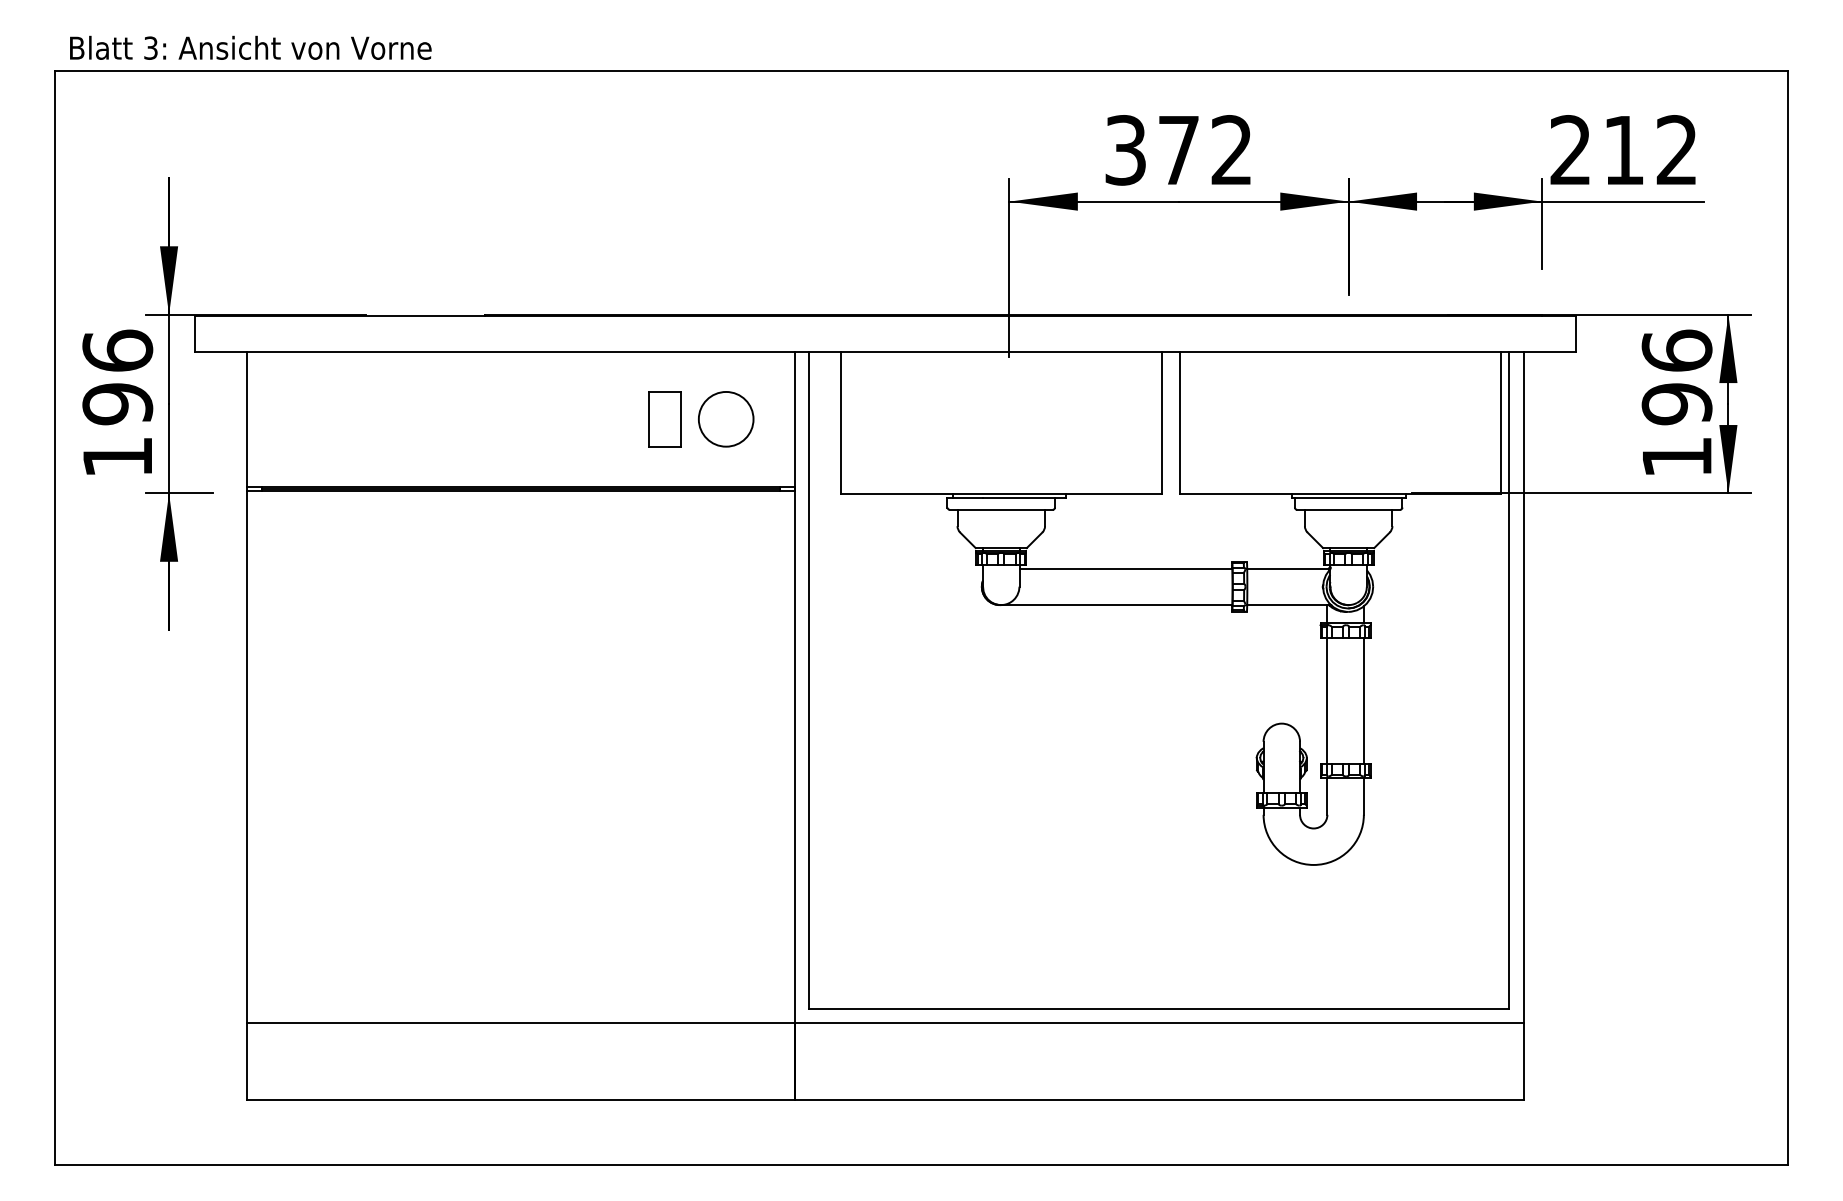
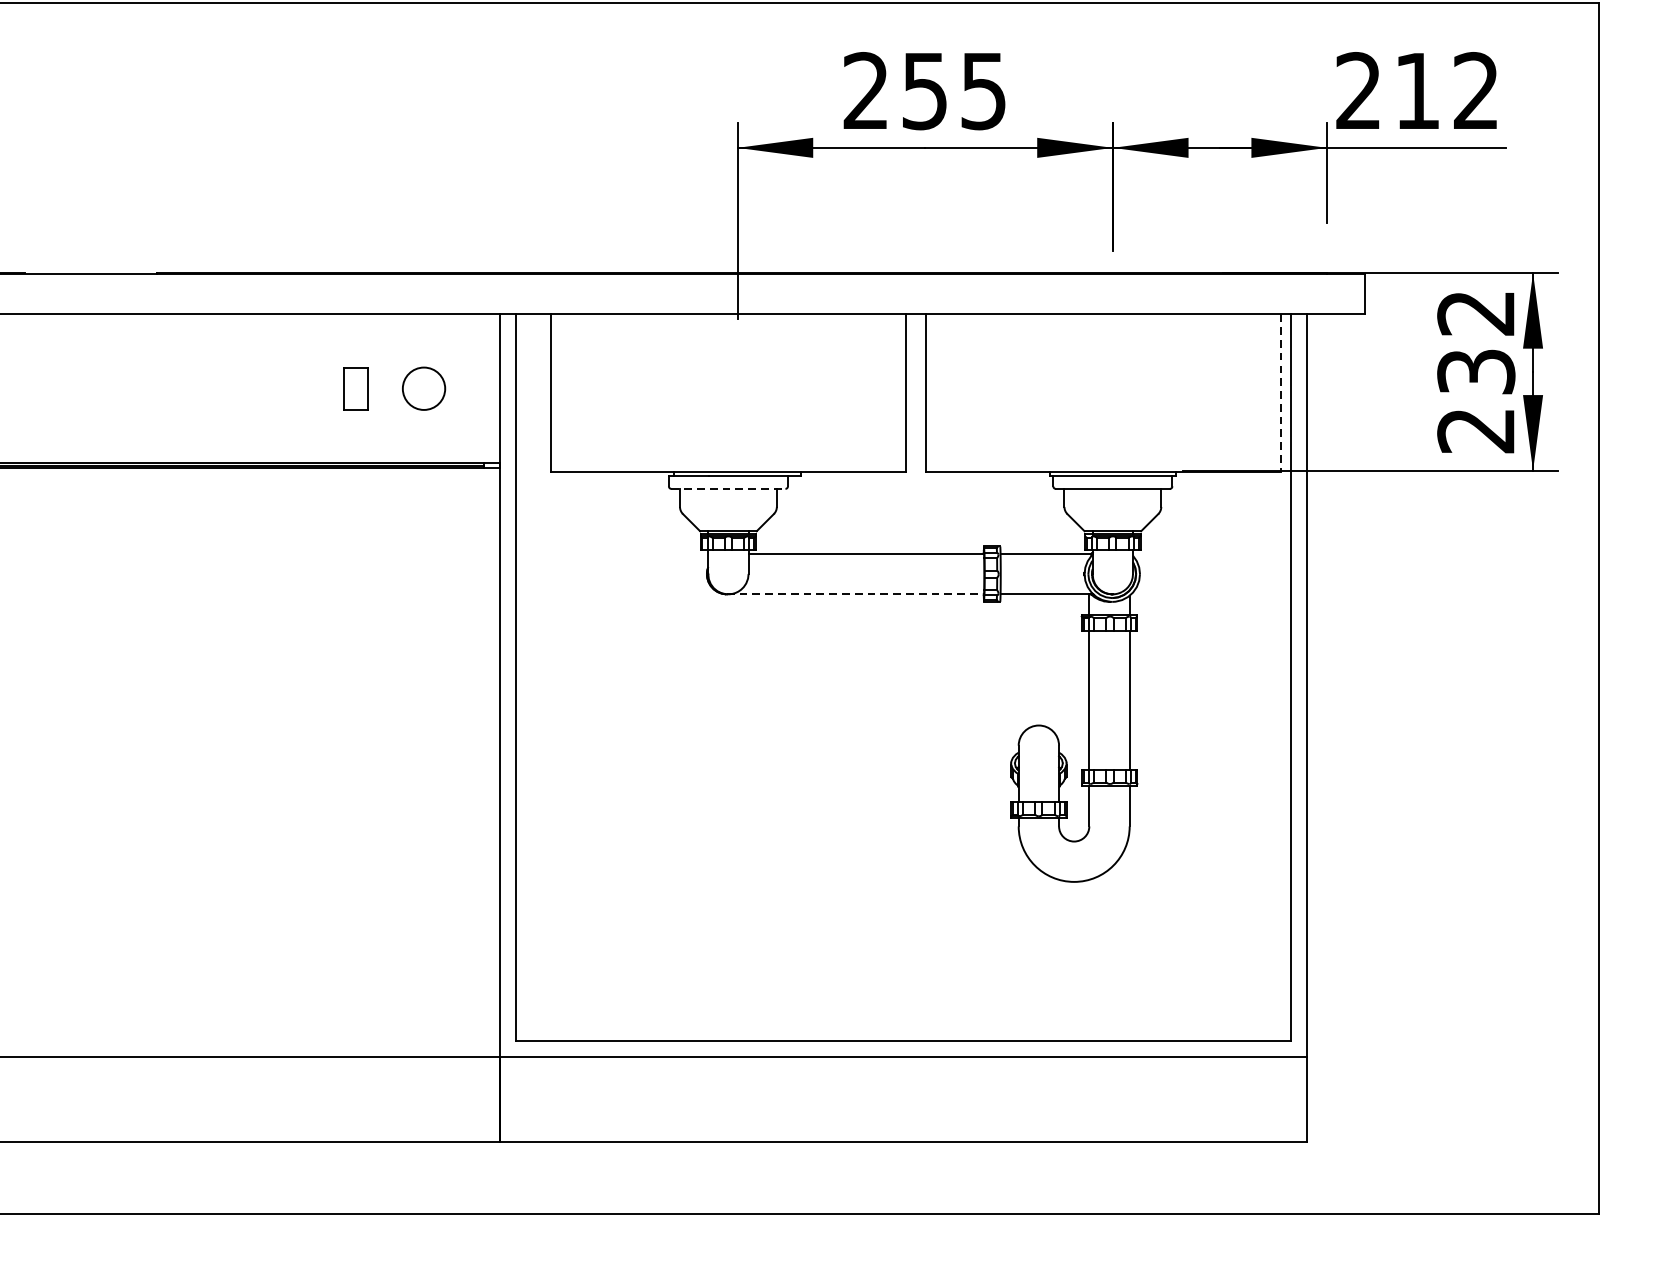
text: (1178, 150) -> (924, 91), 372 -> 255
text: (1676, 403) -> (1475, 371), 196 -> 232
circle: (725, 418) -> (423, 387), size x0.7
part: (664, 419) -> (355, 388), size x0.7
line: (1500, 423) -> (1280, 393), solid -> dashed
line: (1001, 509) -> (728, 488), solid -> dashed
line: (1116, 605) -> (855, 594), solid -> dashed

